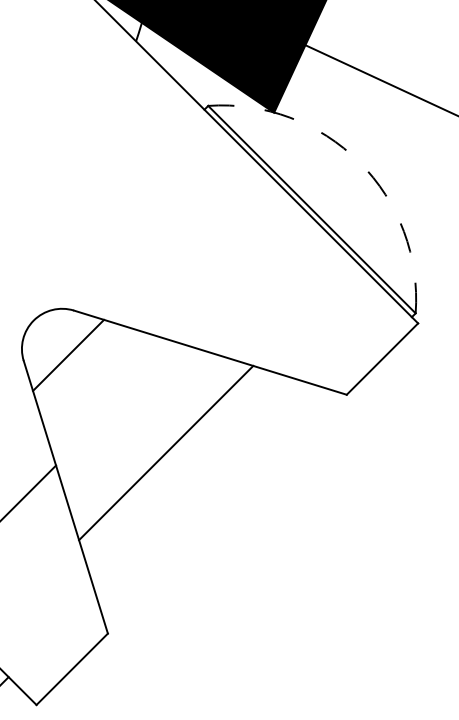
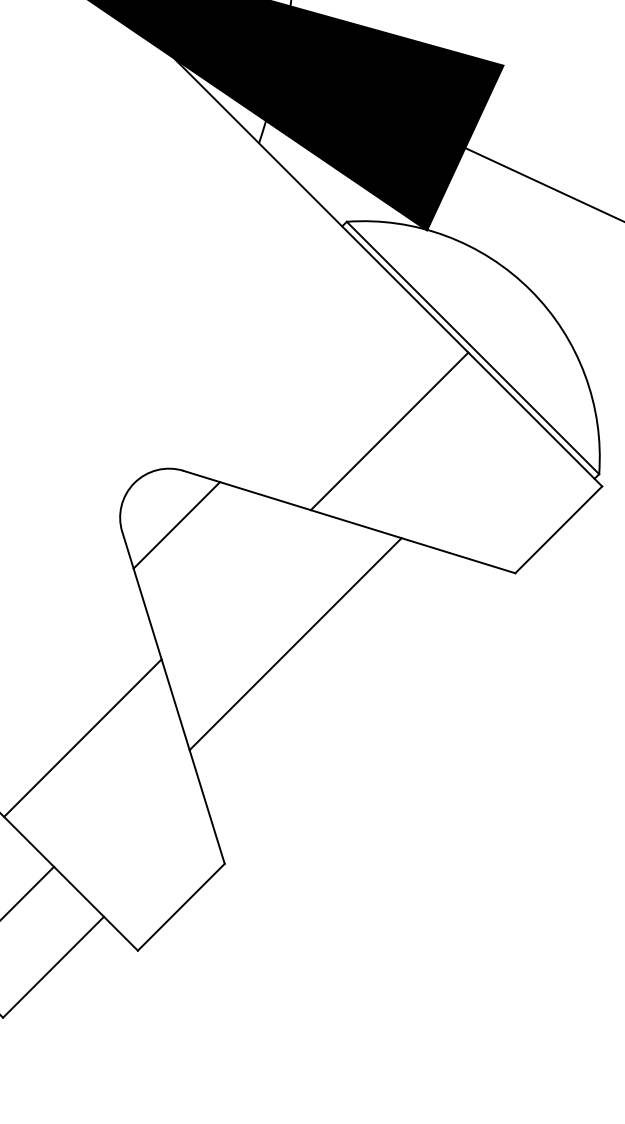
arc: (359, 162) -> (530, 290), dashed -> solid
line: (243, 278) -> (389, 431), added

